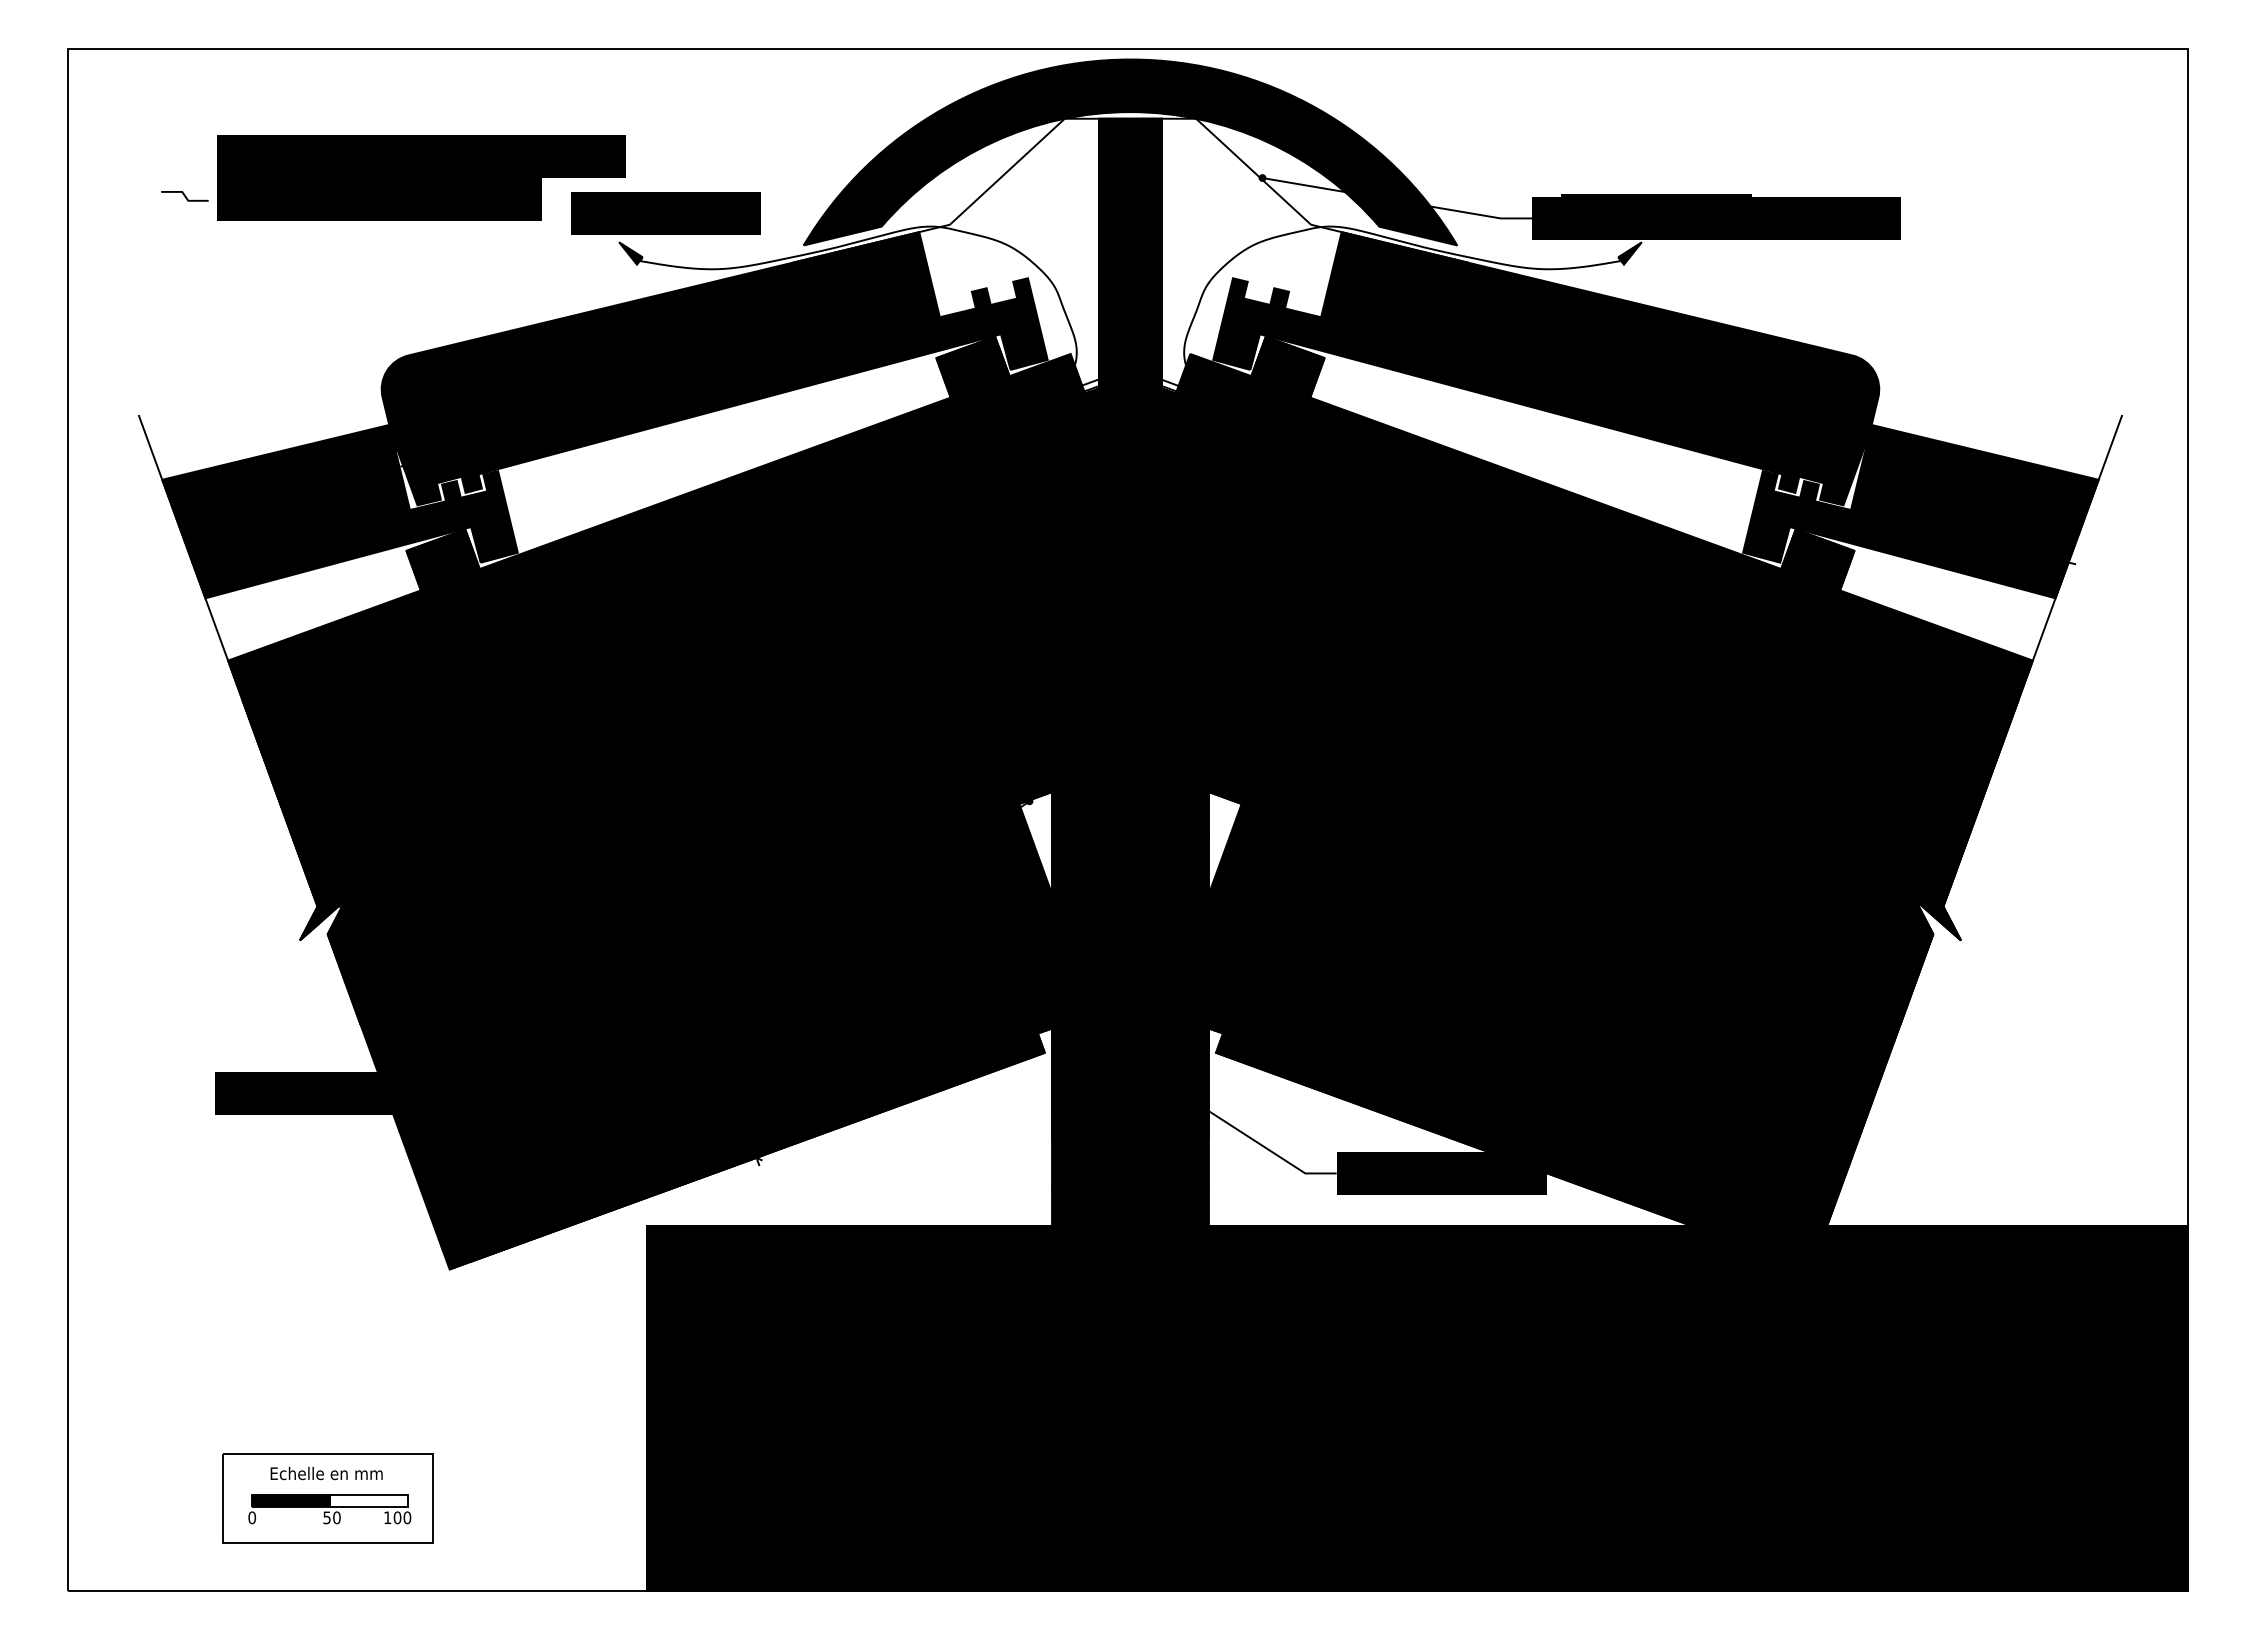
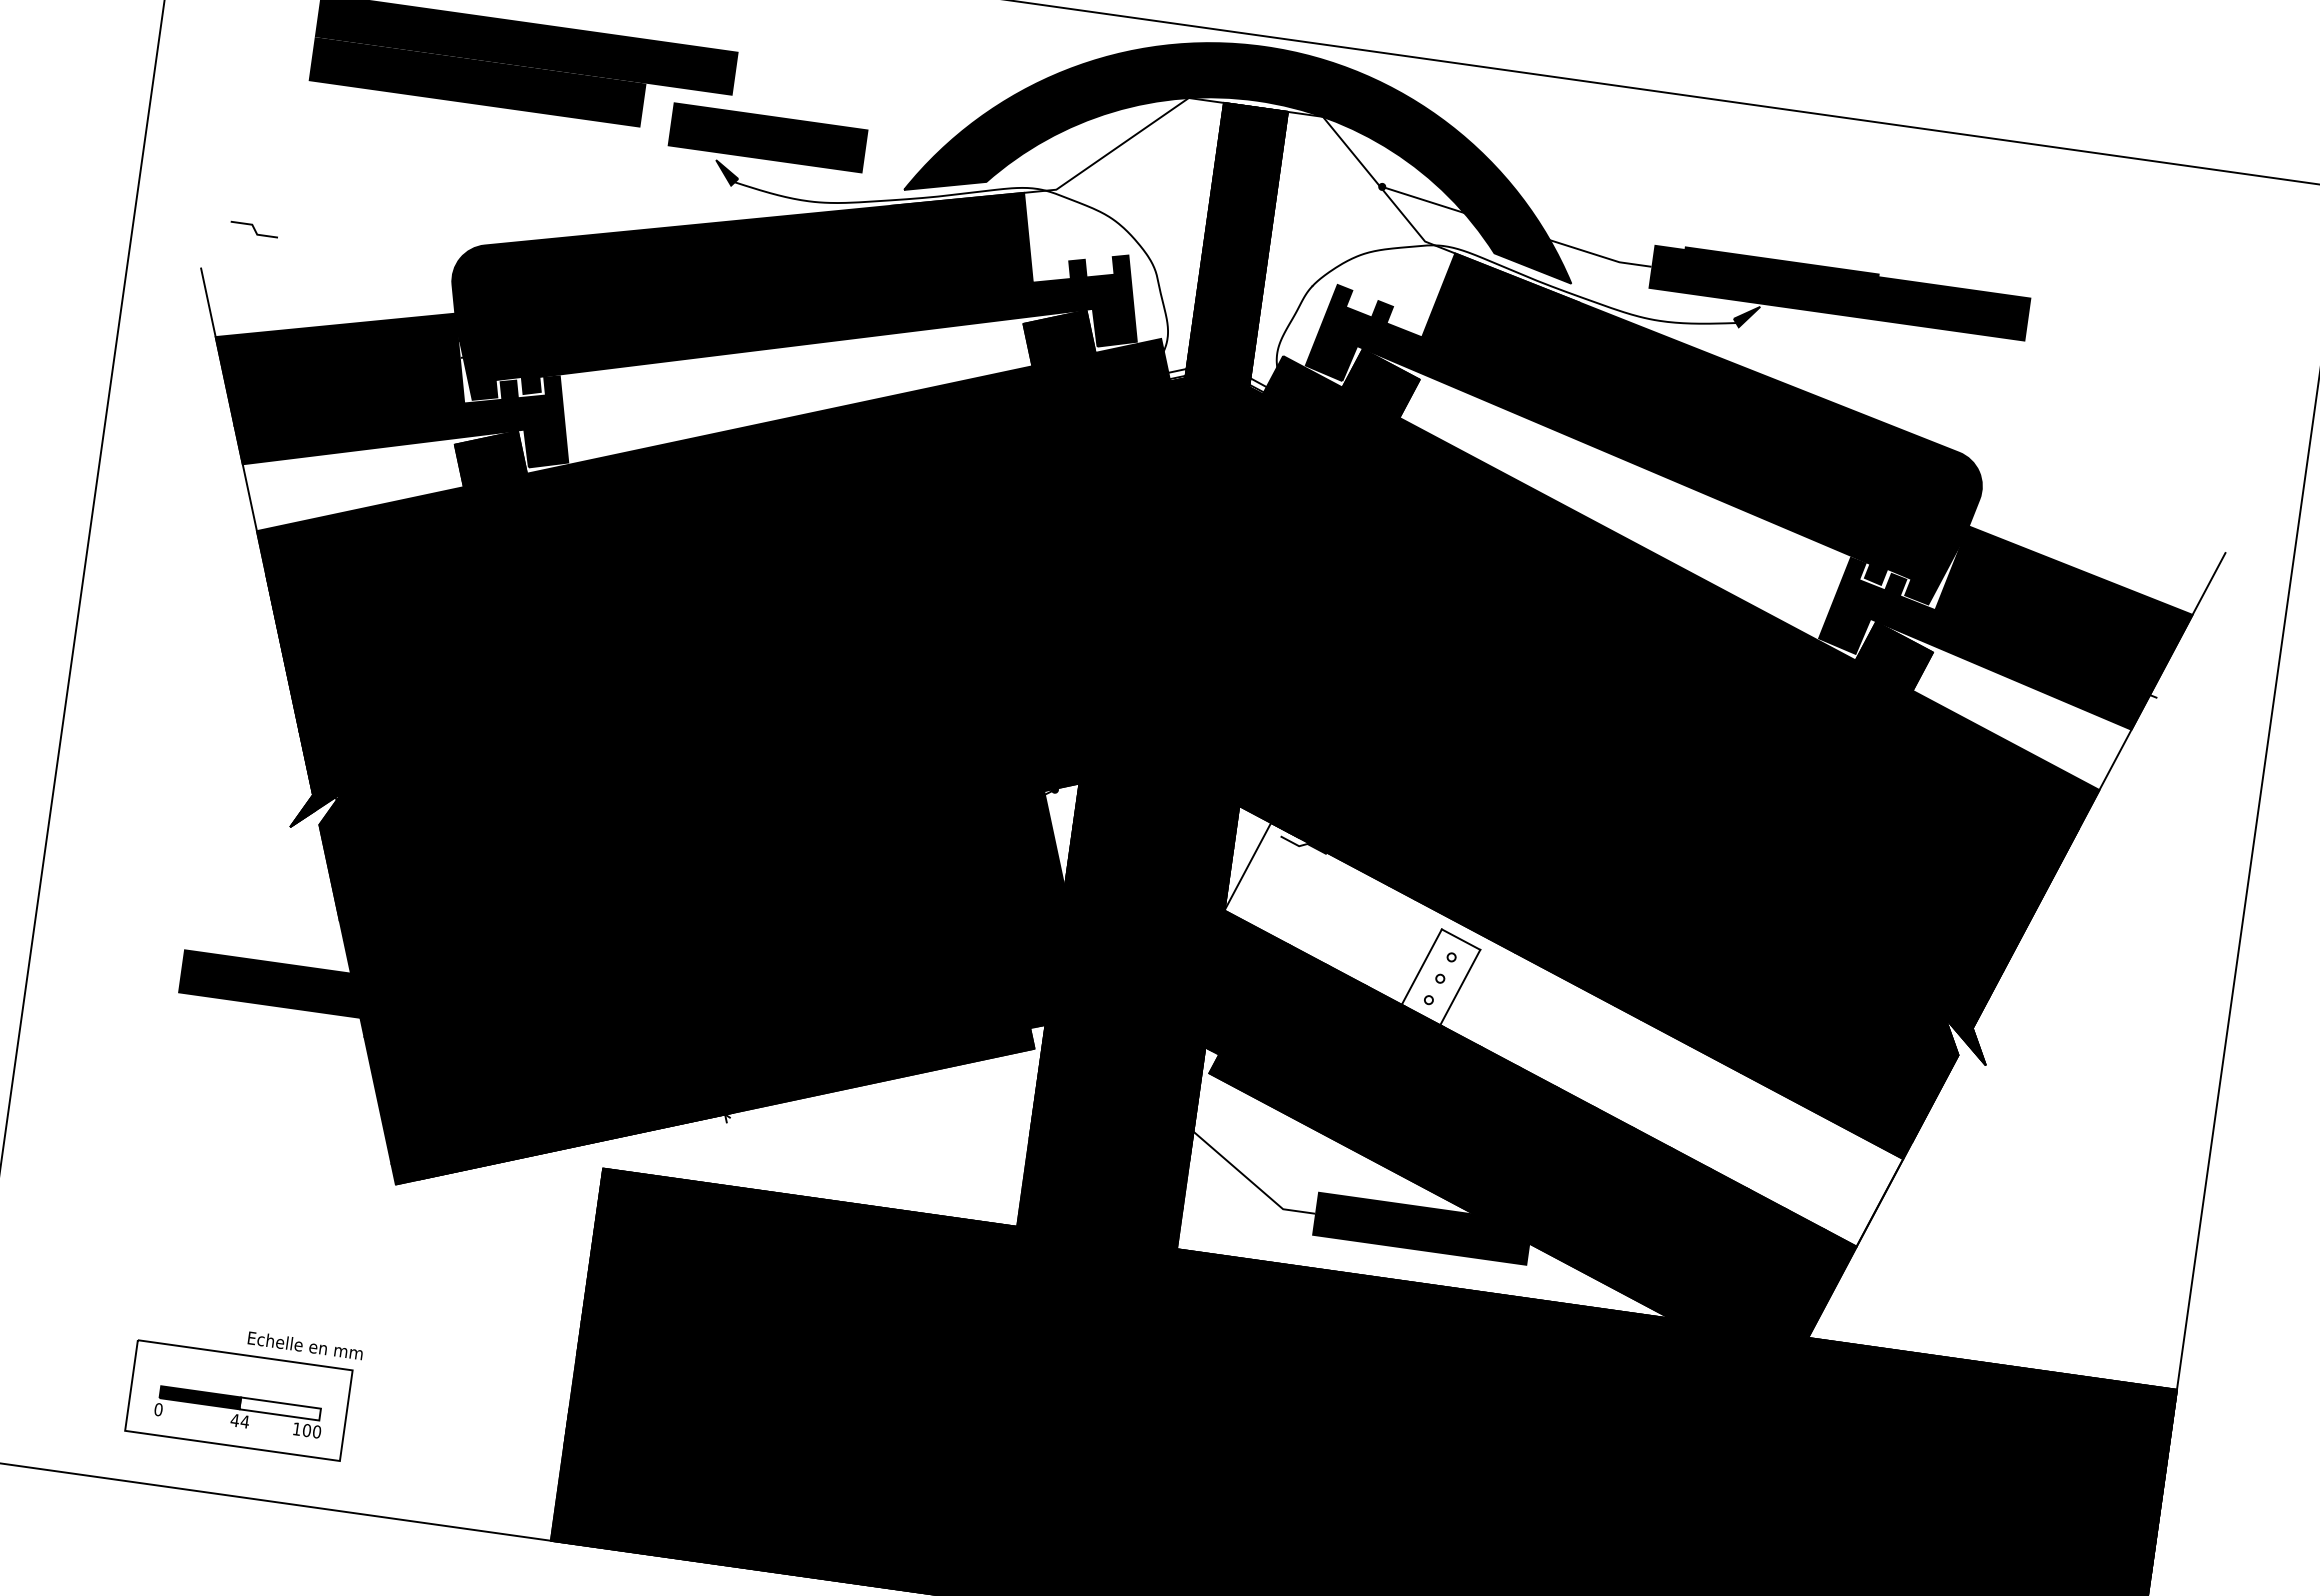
line: (184, 196) -> (253, 229), moved
fill: (1551, 967) -> (1563, 1034), removed
text: (326, 1473) -> (305, 1345), moved
text: (331, 1517) -> (239, 1420), 50 -> 44

